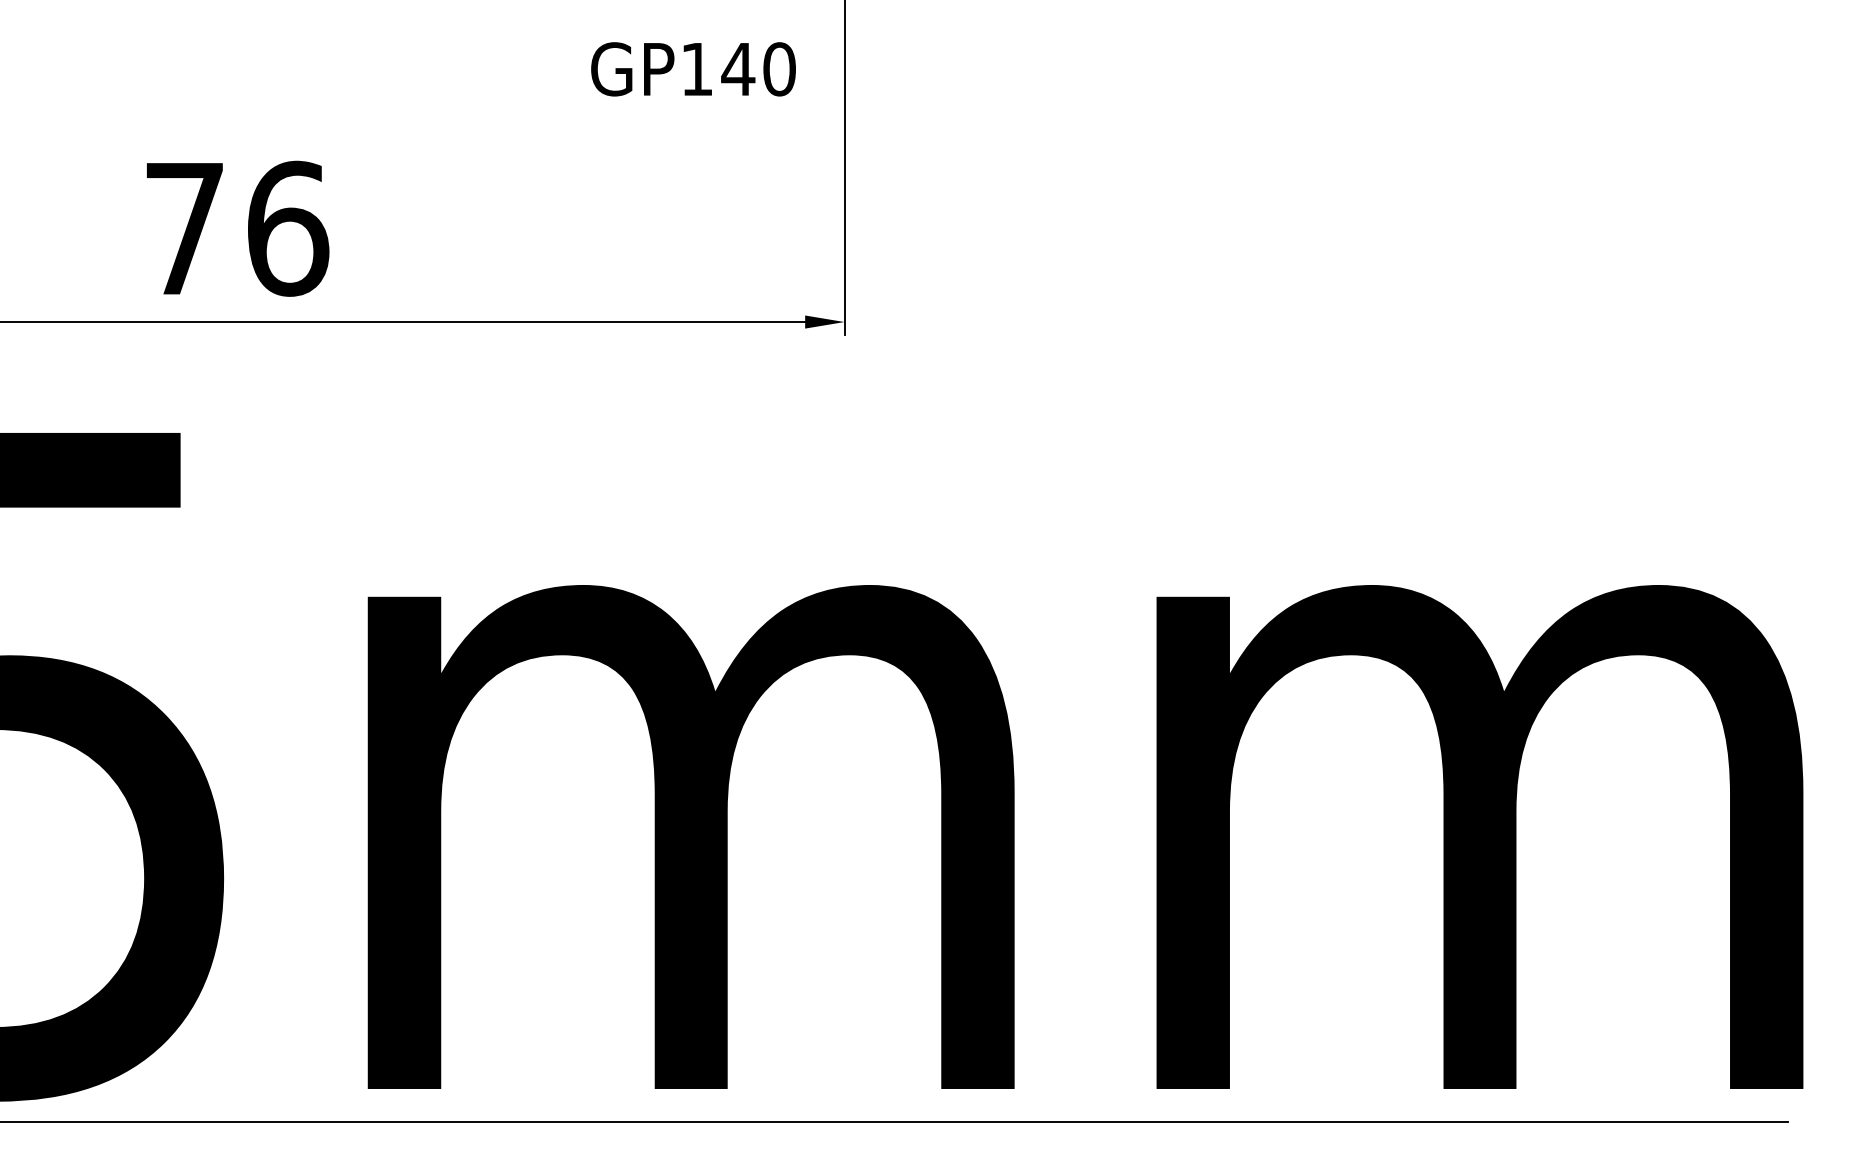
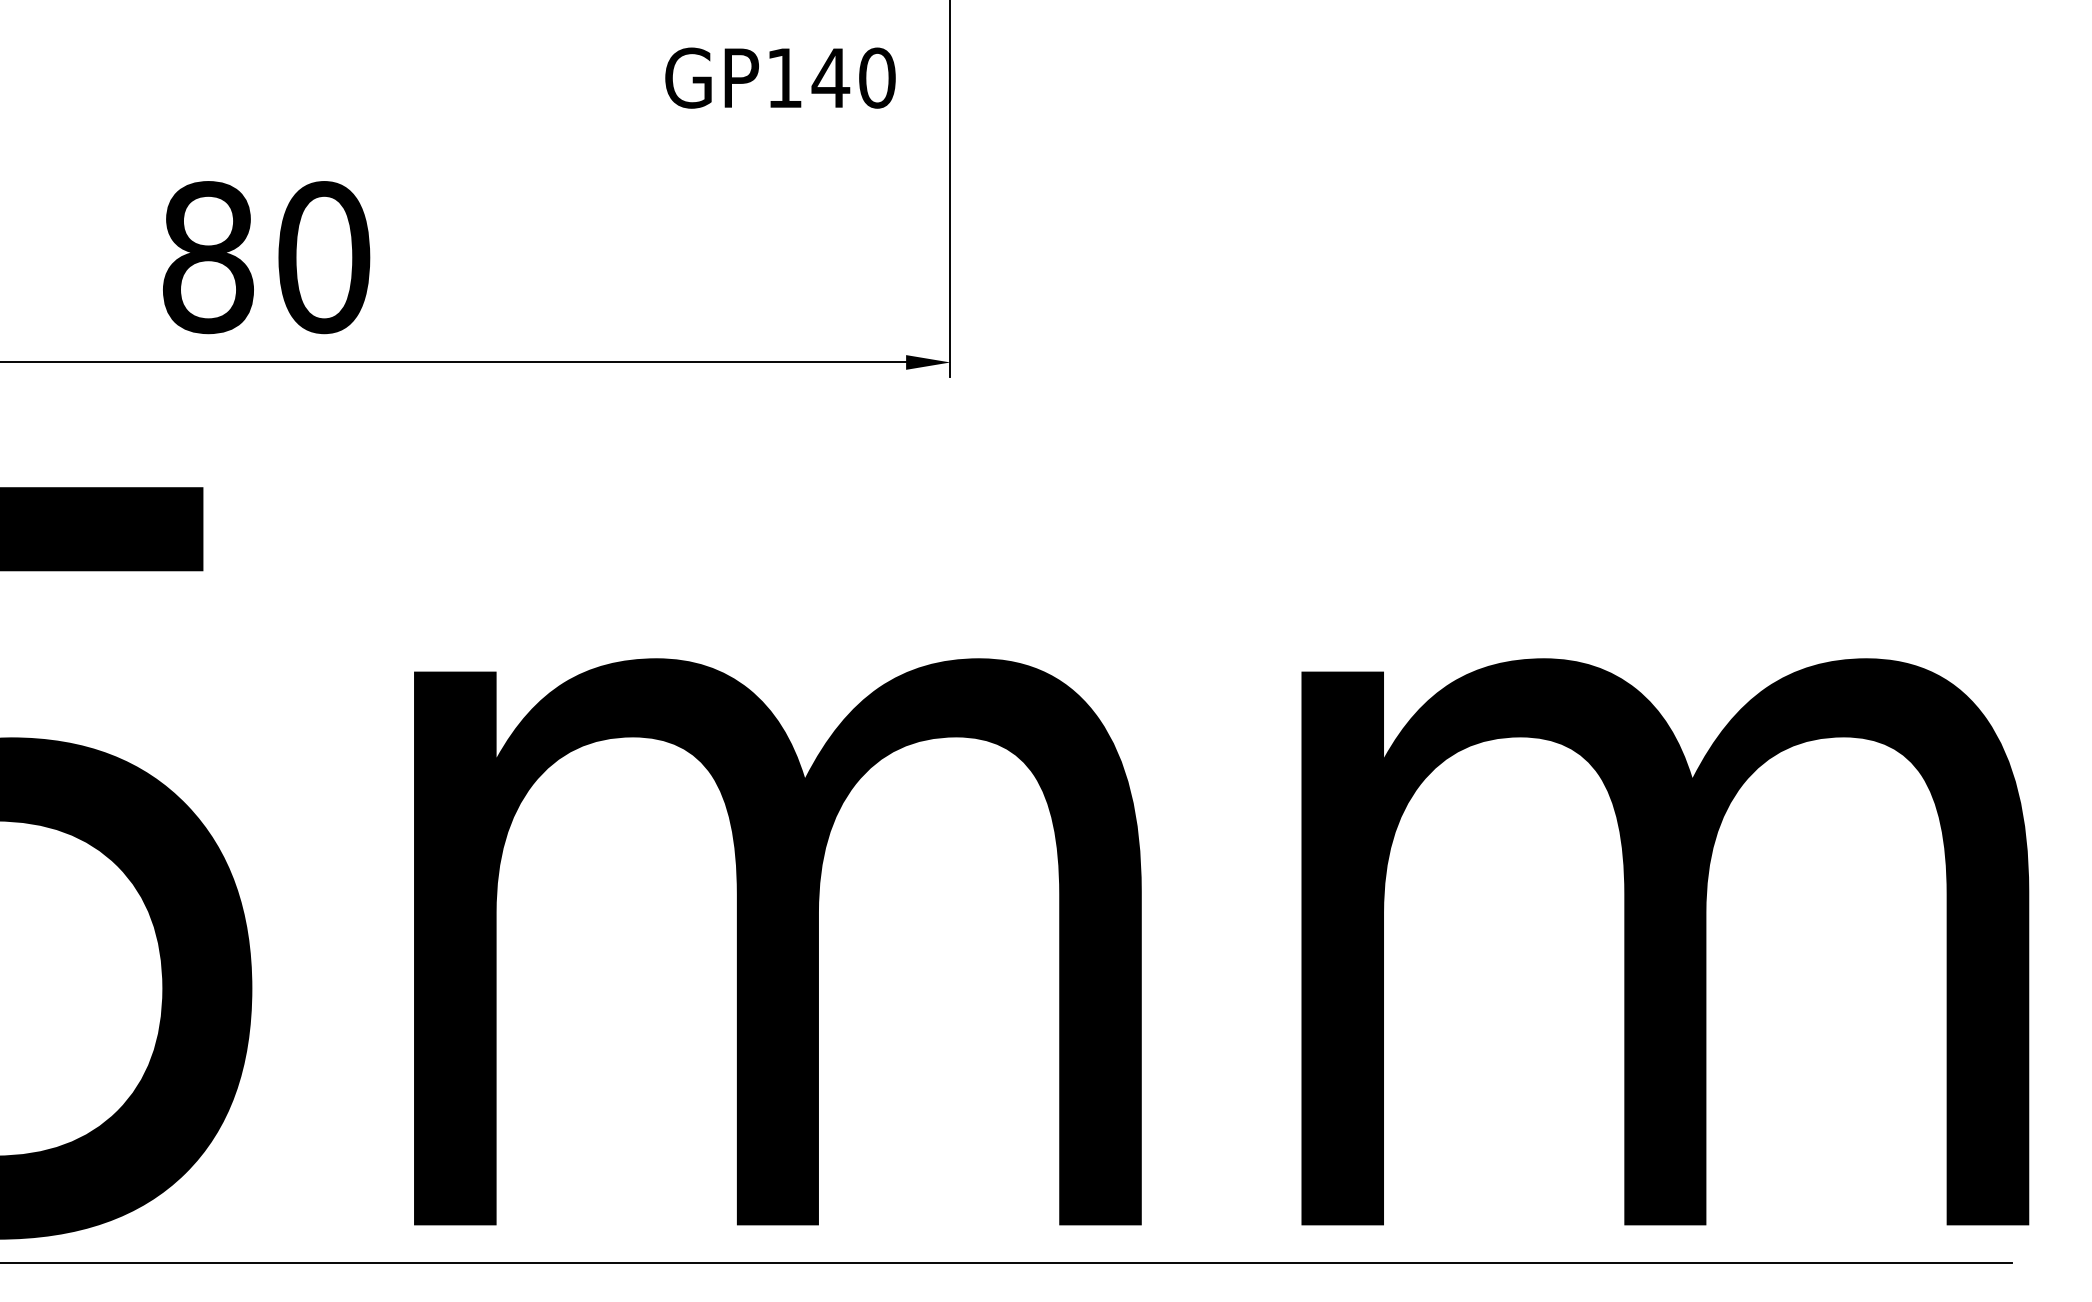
text: (236, 228) -> (266, 257), 76 -> 80

